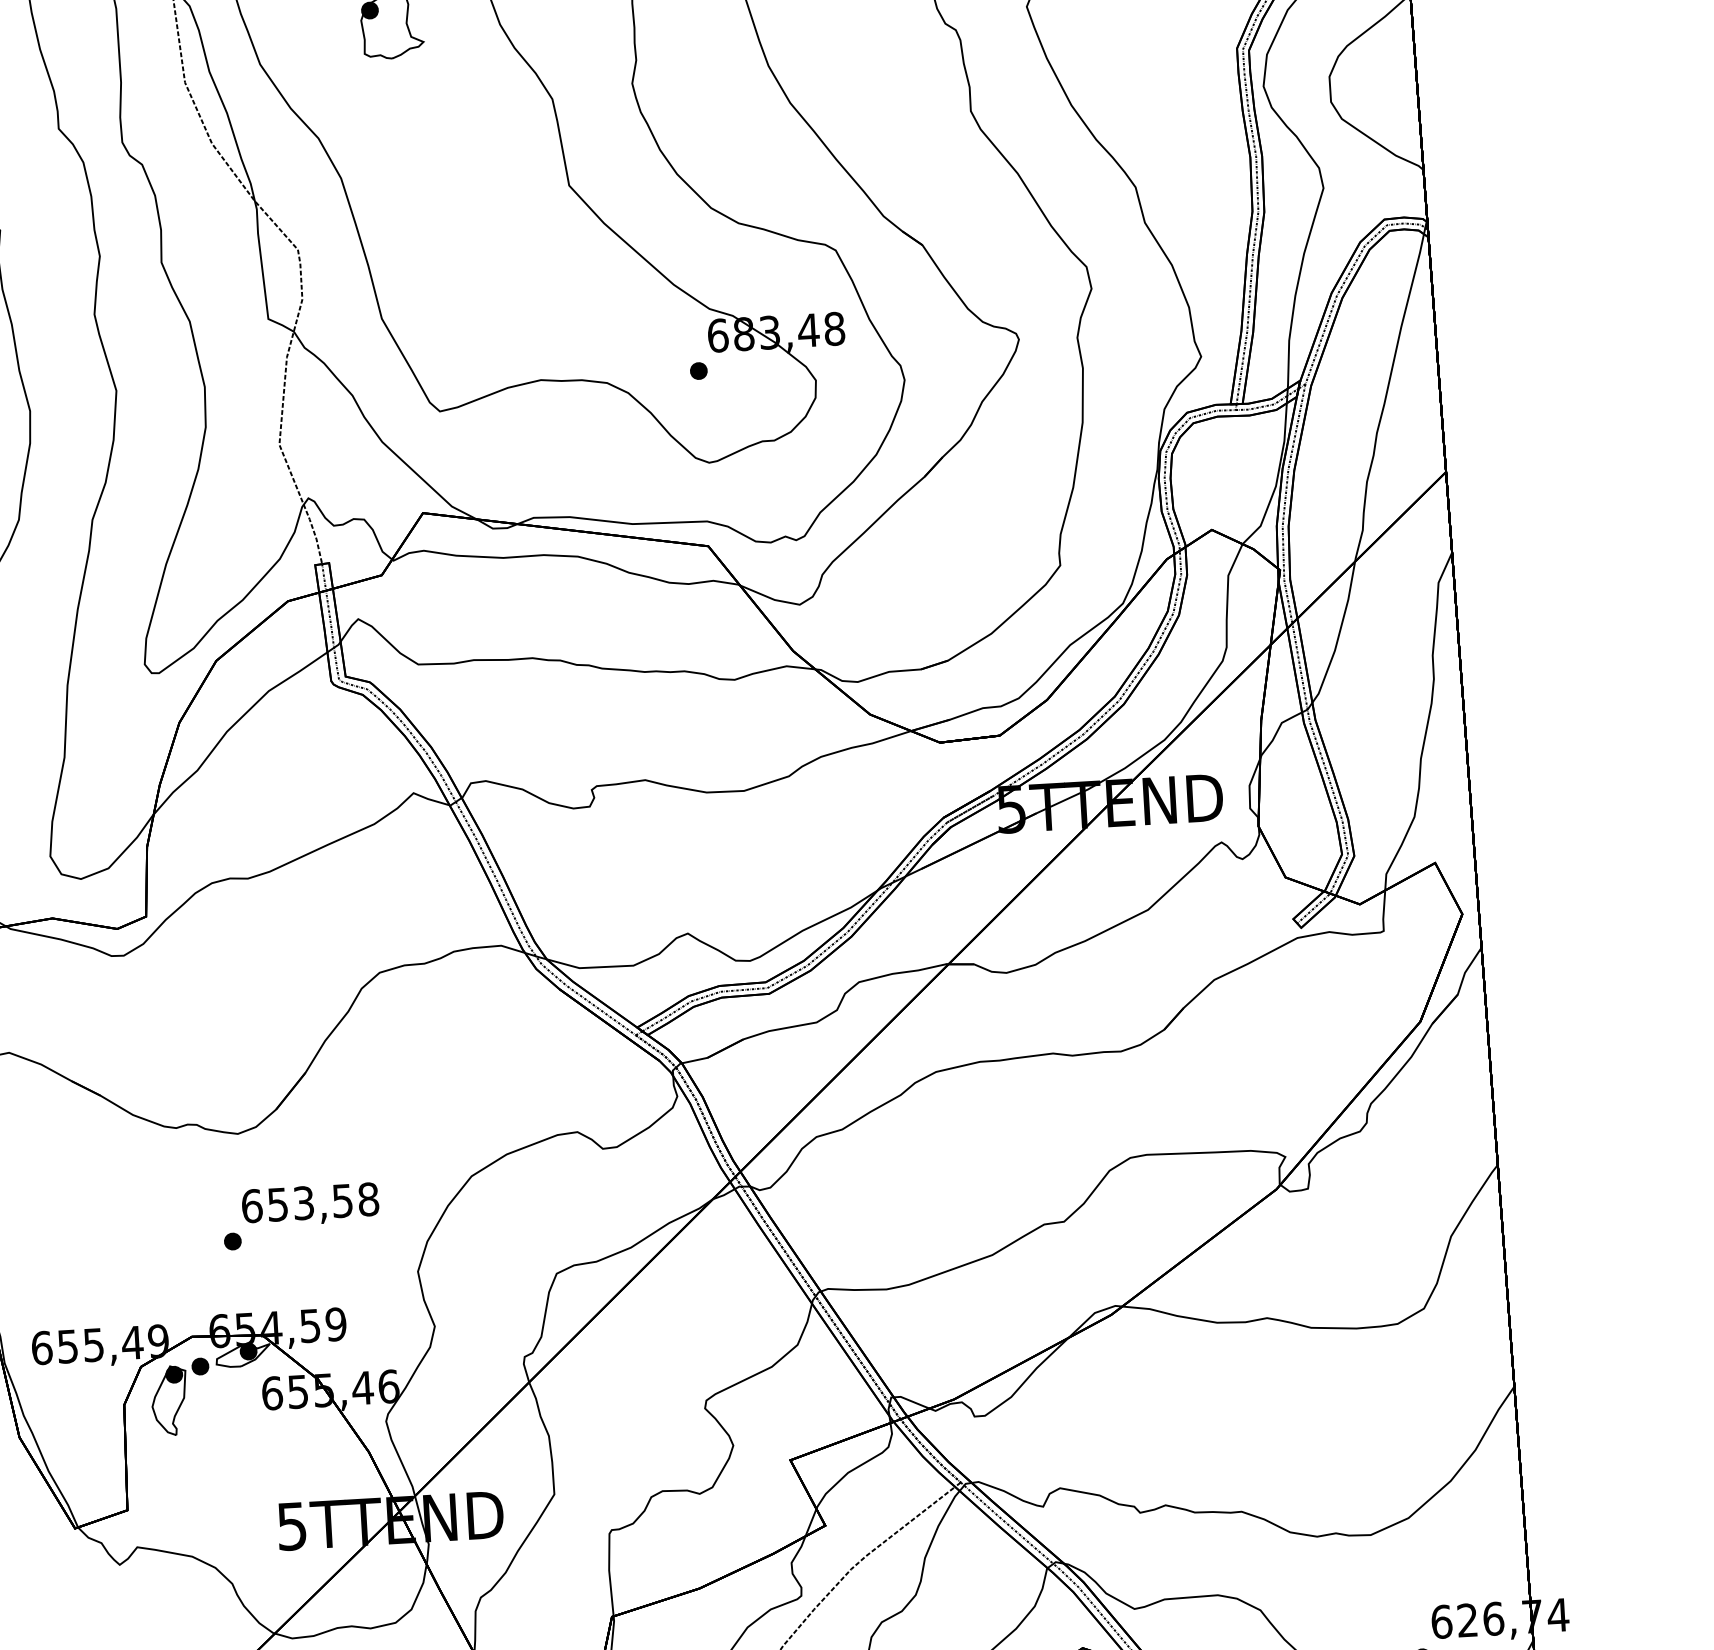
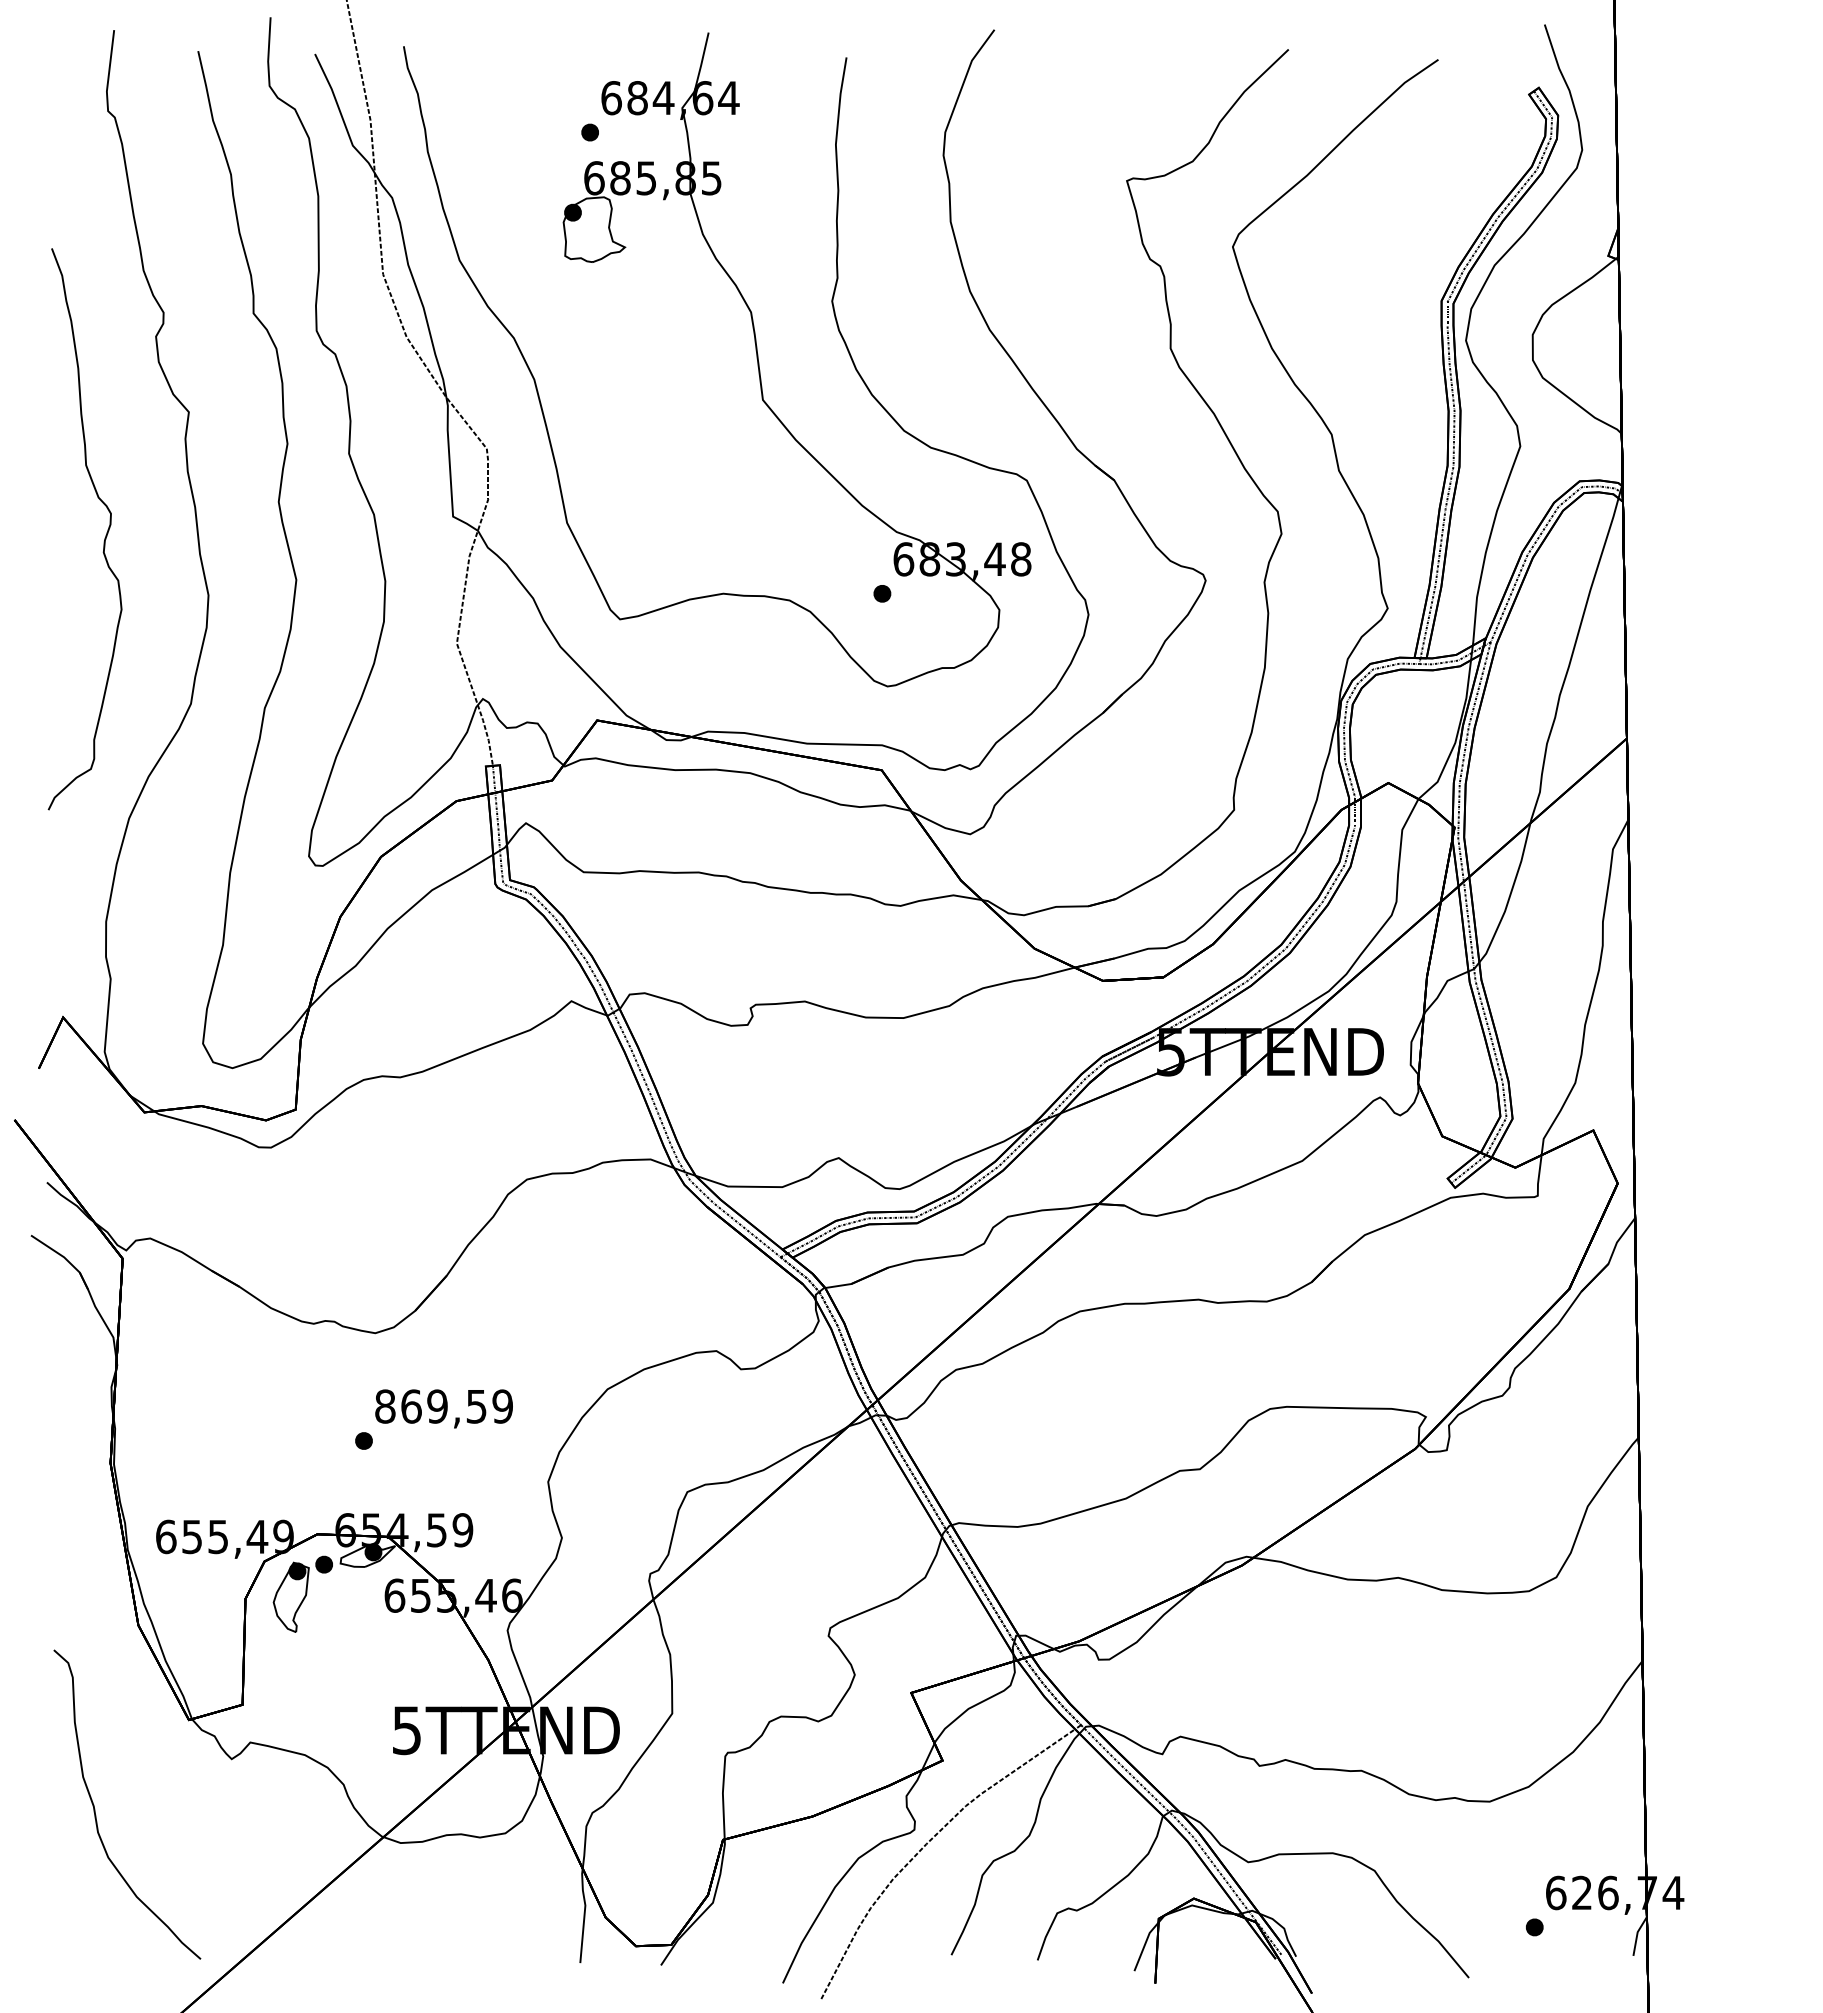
text: (310, 1202) -> (444, 1406), 653,58 -> 869,59

